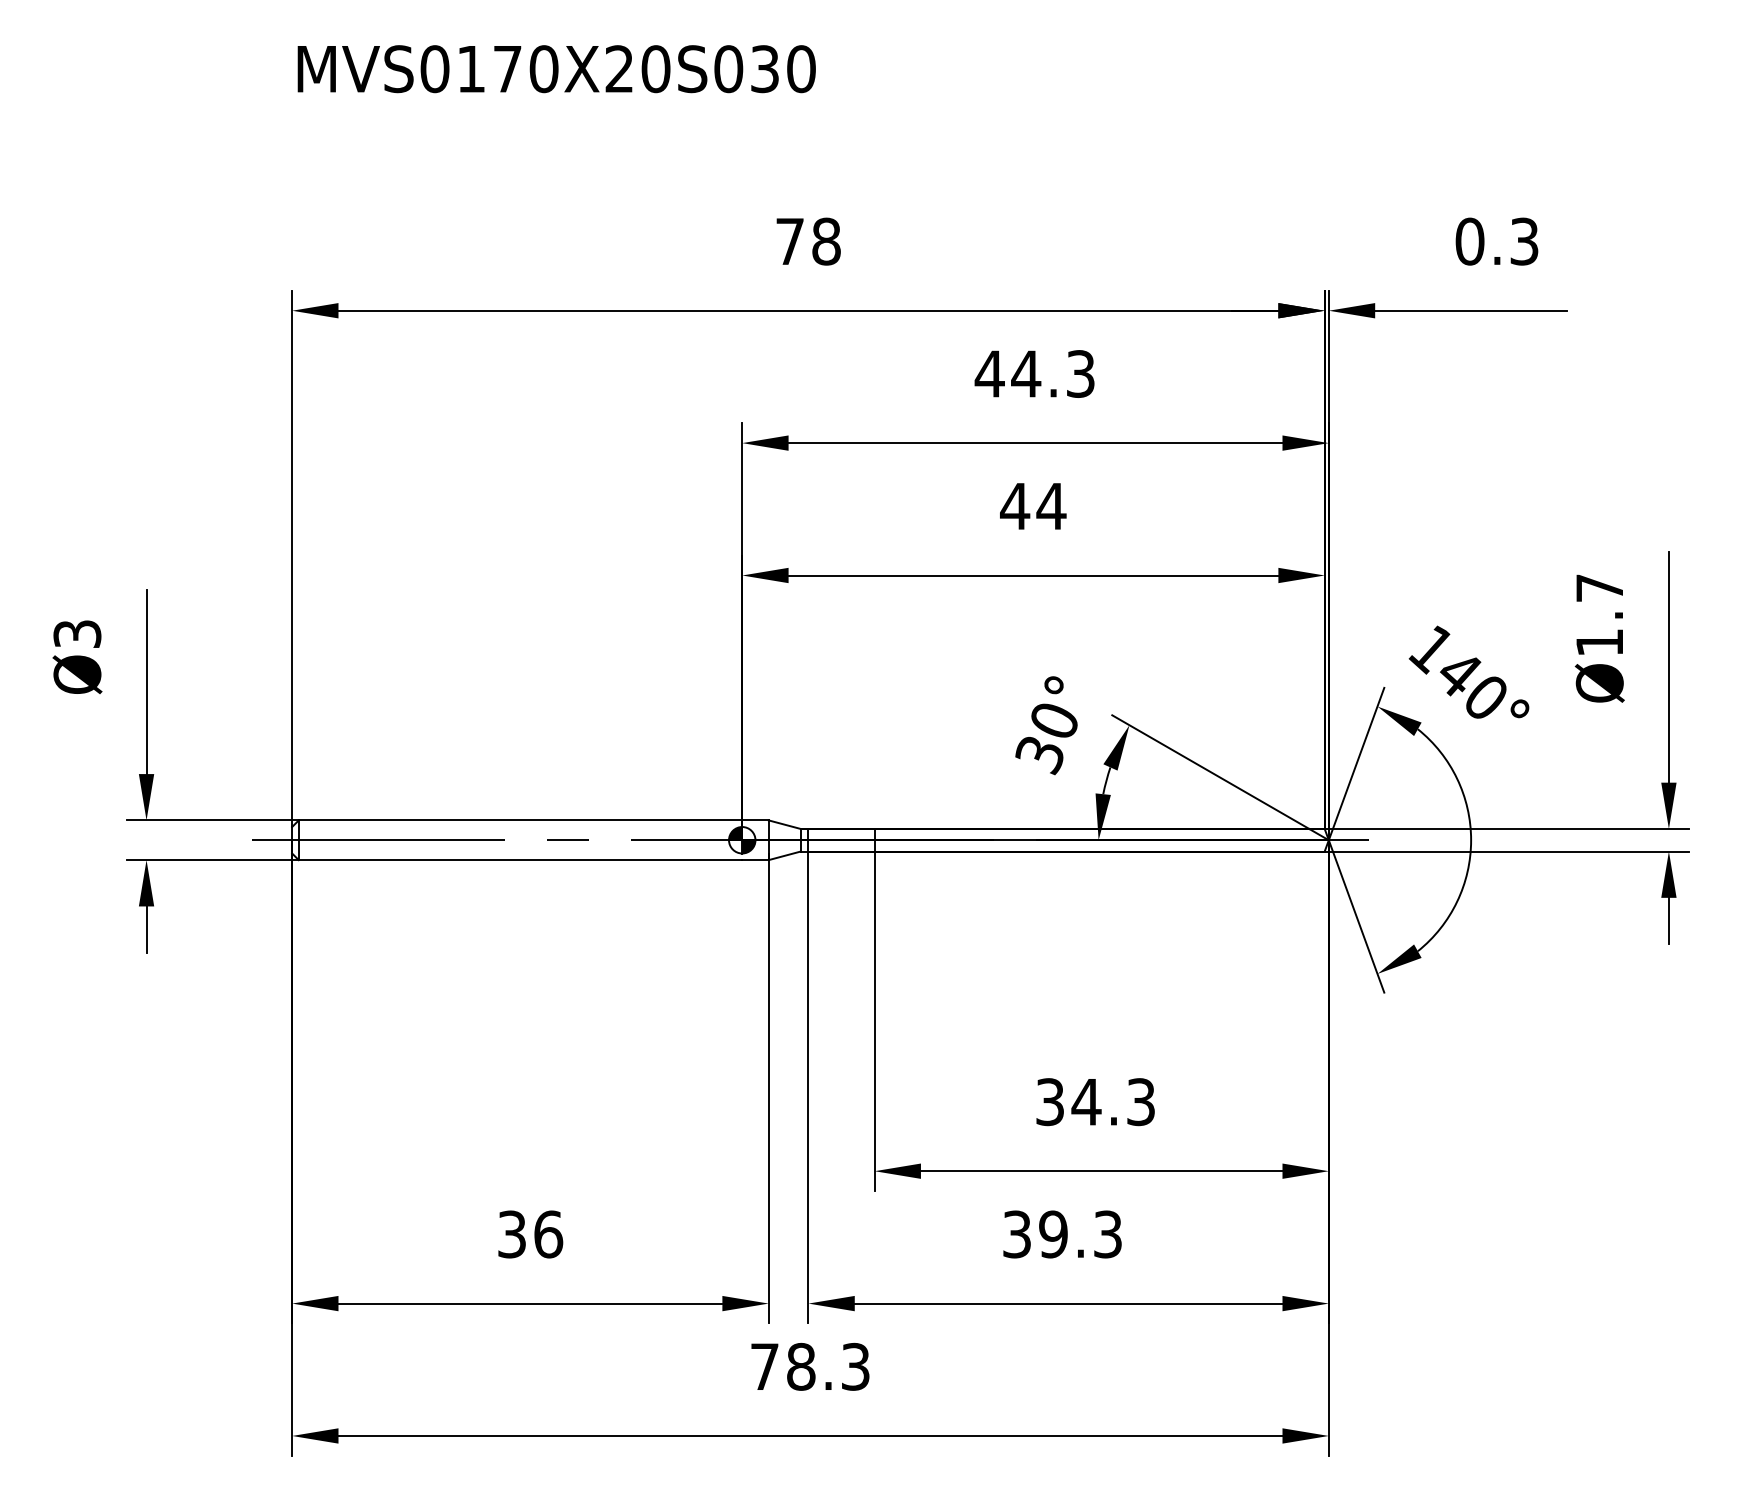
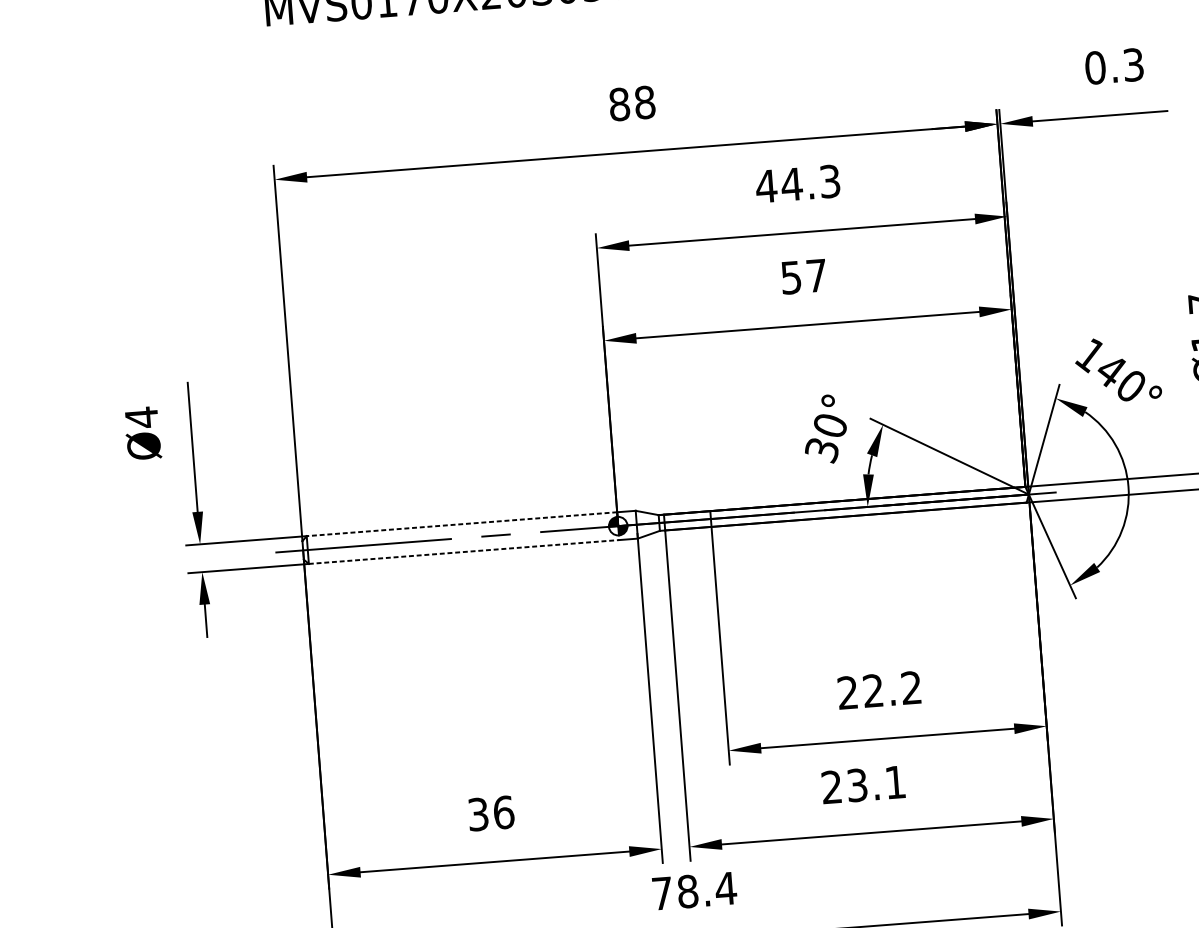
text: (790, 241) -> (619, 104), 78 -> 88
text: (1033, 506) -> (804, 276), 44 -> 57
text: (77, 634) -> (141, 417), Ø3 -> Ø4
line: (520, 820) -> (461, 524), solid -> dashed
line: (520, 860) -> (464, 552), solid -> dashed
text: (1095, 1102) -> (879, 690), 34.3 -> 22.2
text: (1062, 1234) -> (863, 784), 39.3 -> 23.1
text: (855, 1366) -> (725, 888), 78.3 -> 78.4

